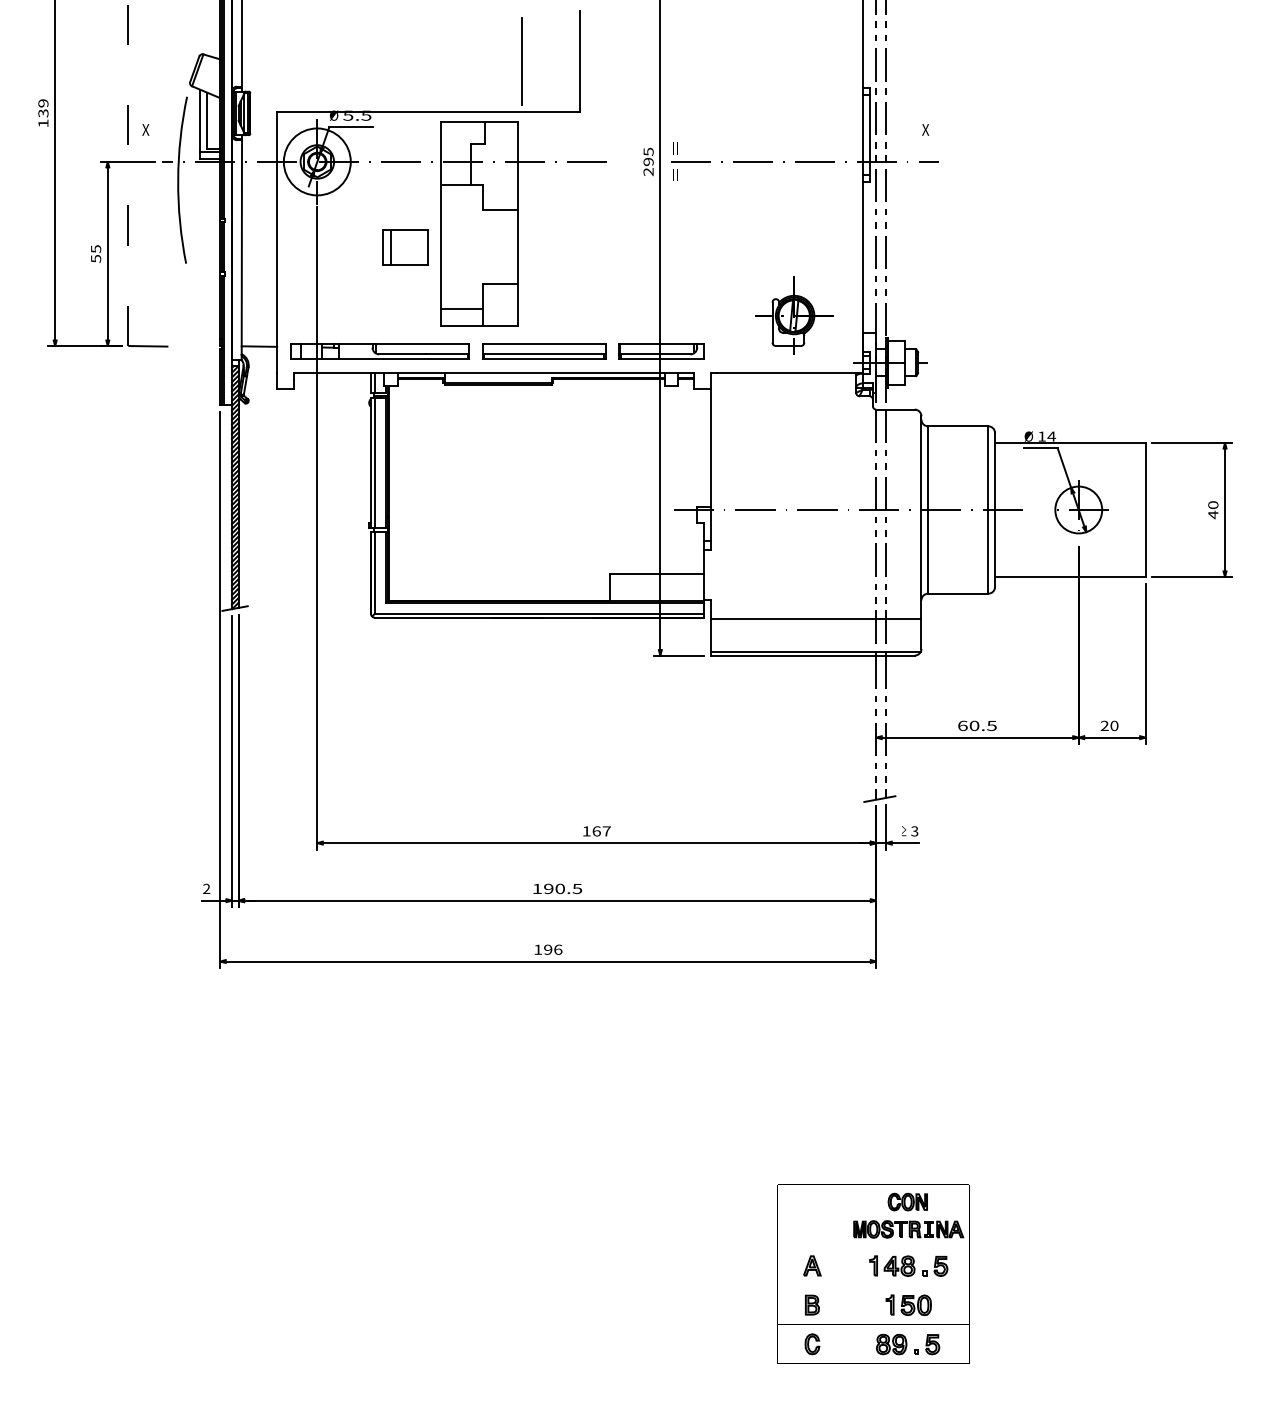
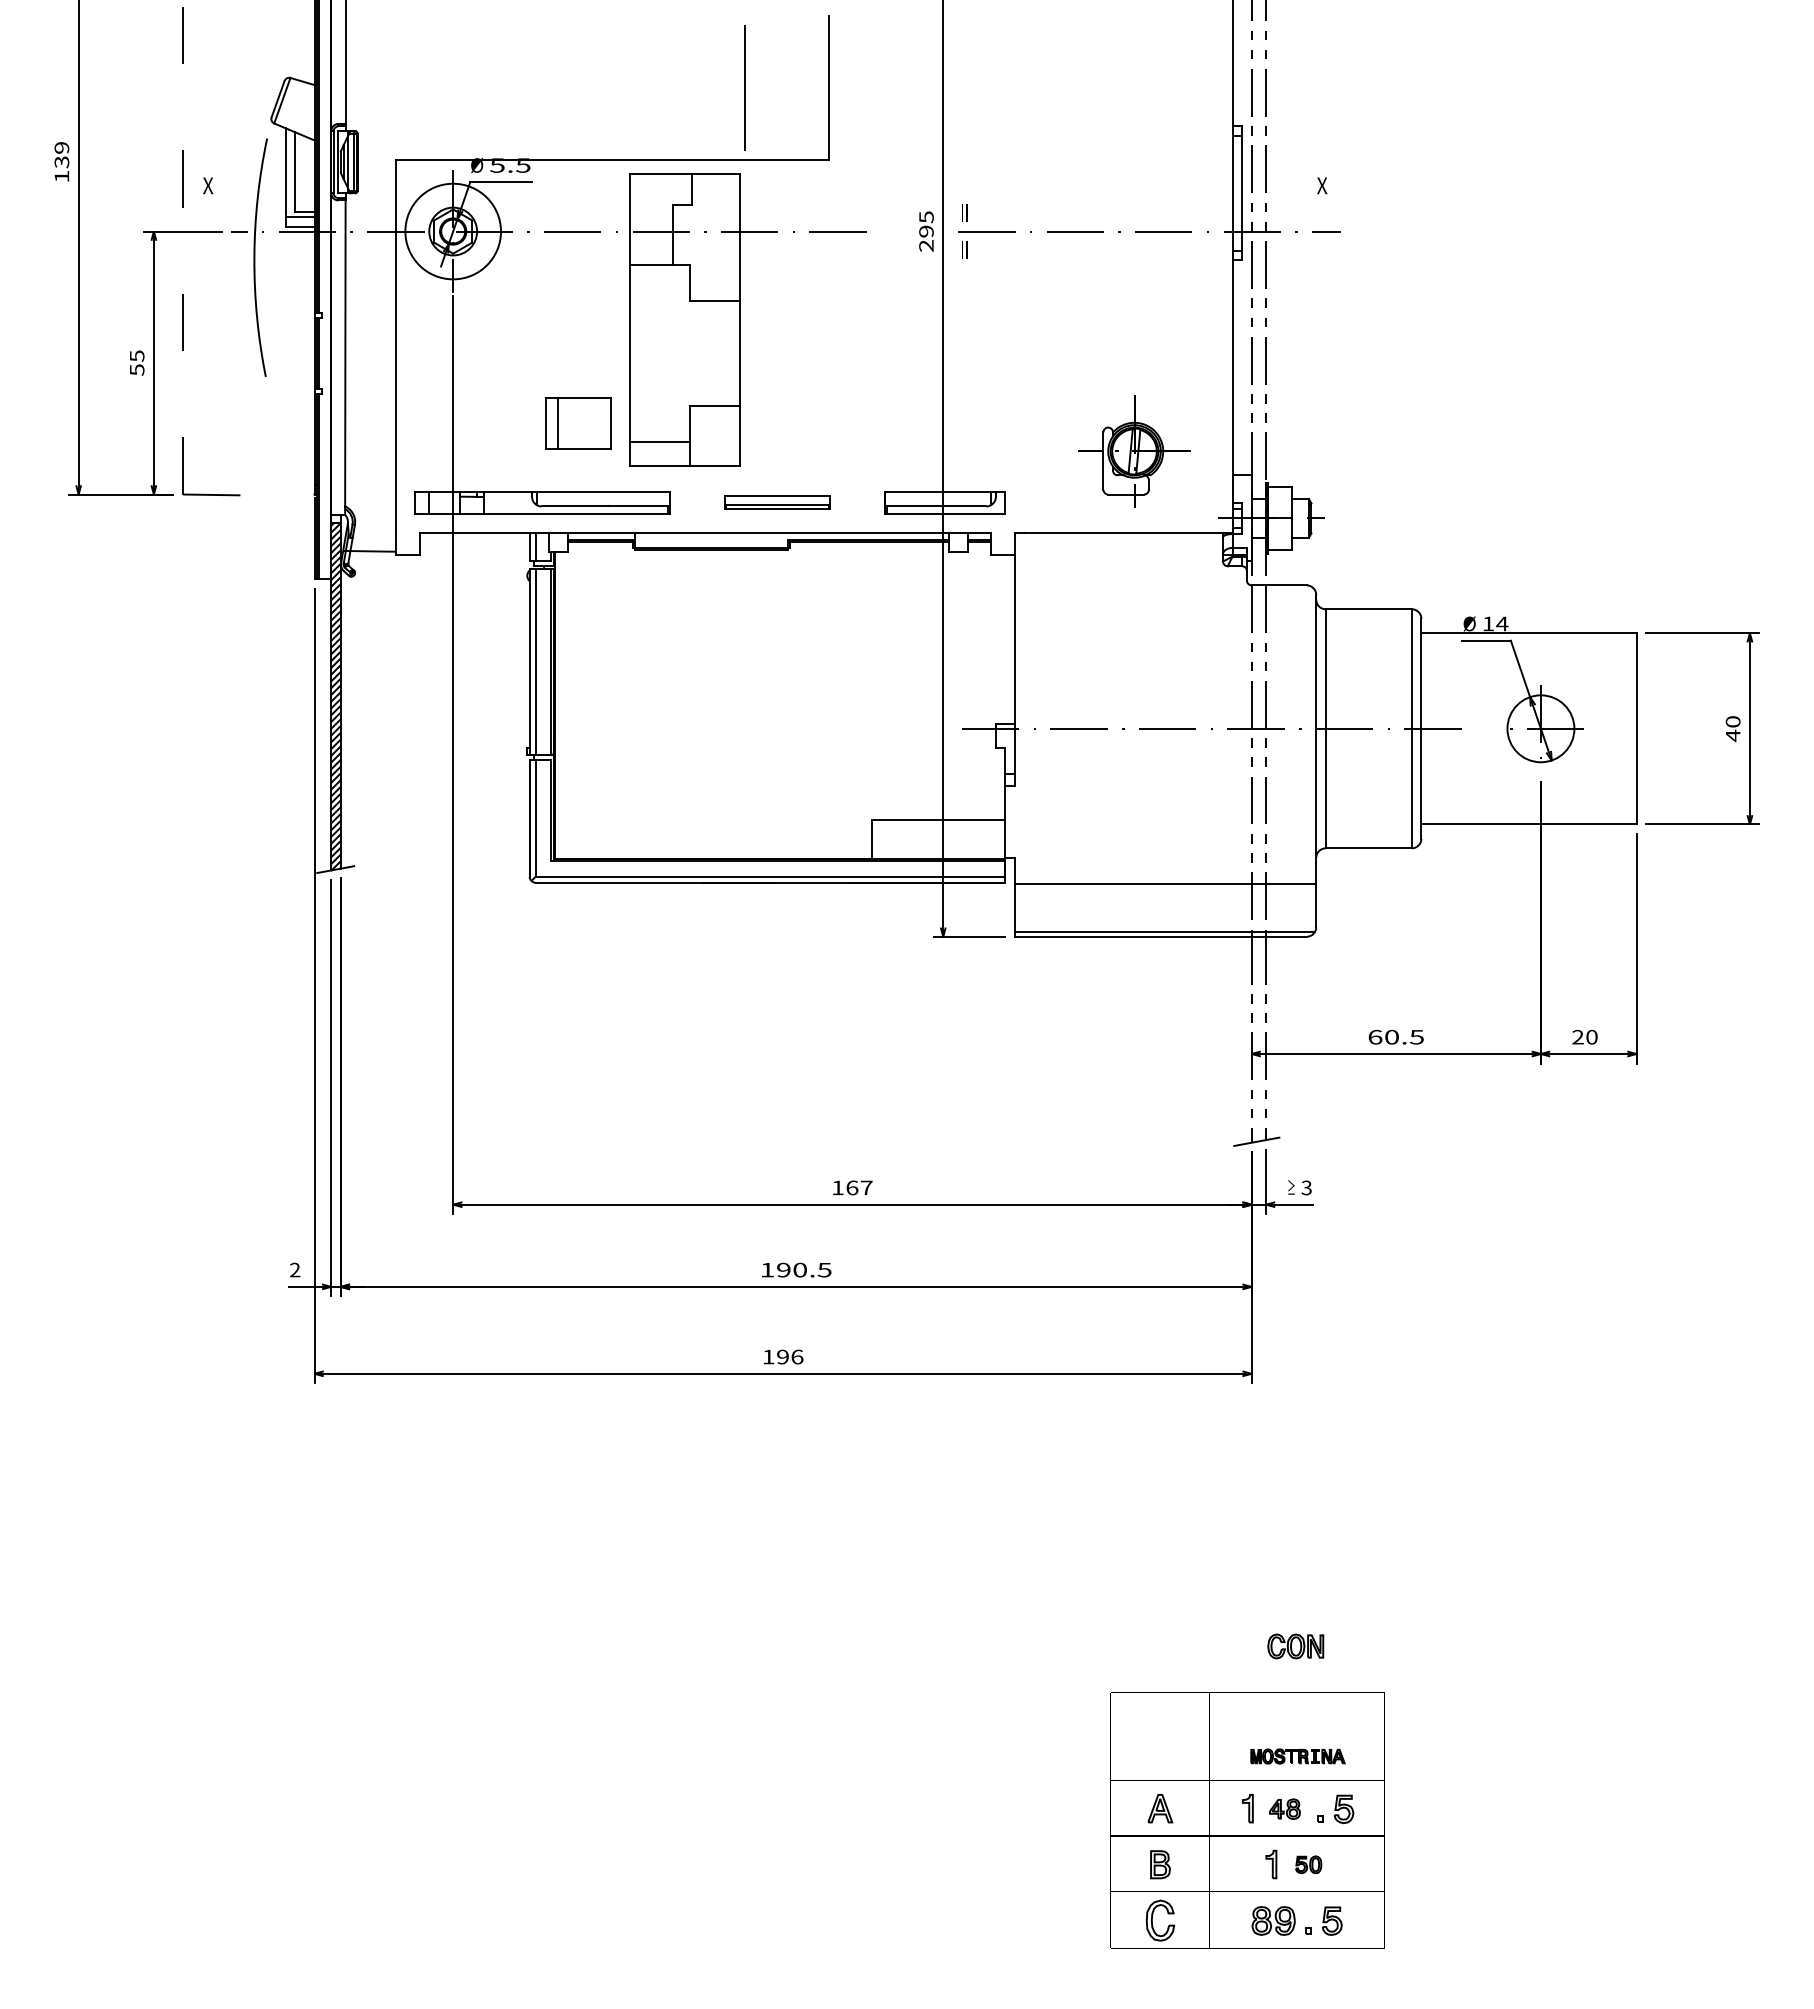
part: (405, 247) -> (578, 423), moved
line: (259, 346) -> (369, 550), moved
part: (544, 351) -> (777, 502), size x0.6
part: (907, 1202) -> (1295, 1646), moved
part: (908, 1229) -> (1297, 1756), size x0.6
part: (899, 1266) -> (1284, 1809), size x0.7
part: (916, 1305) -> (1308, 1864), size x0.6
part: (812, 1344) -> (1160, 1920), size x1.4

